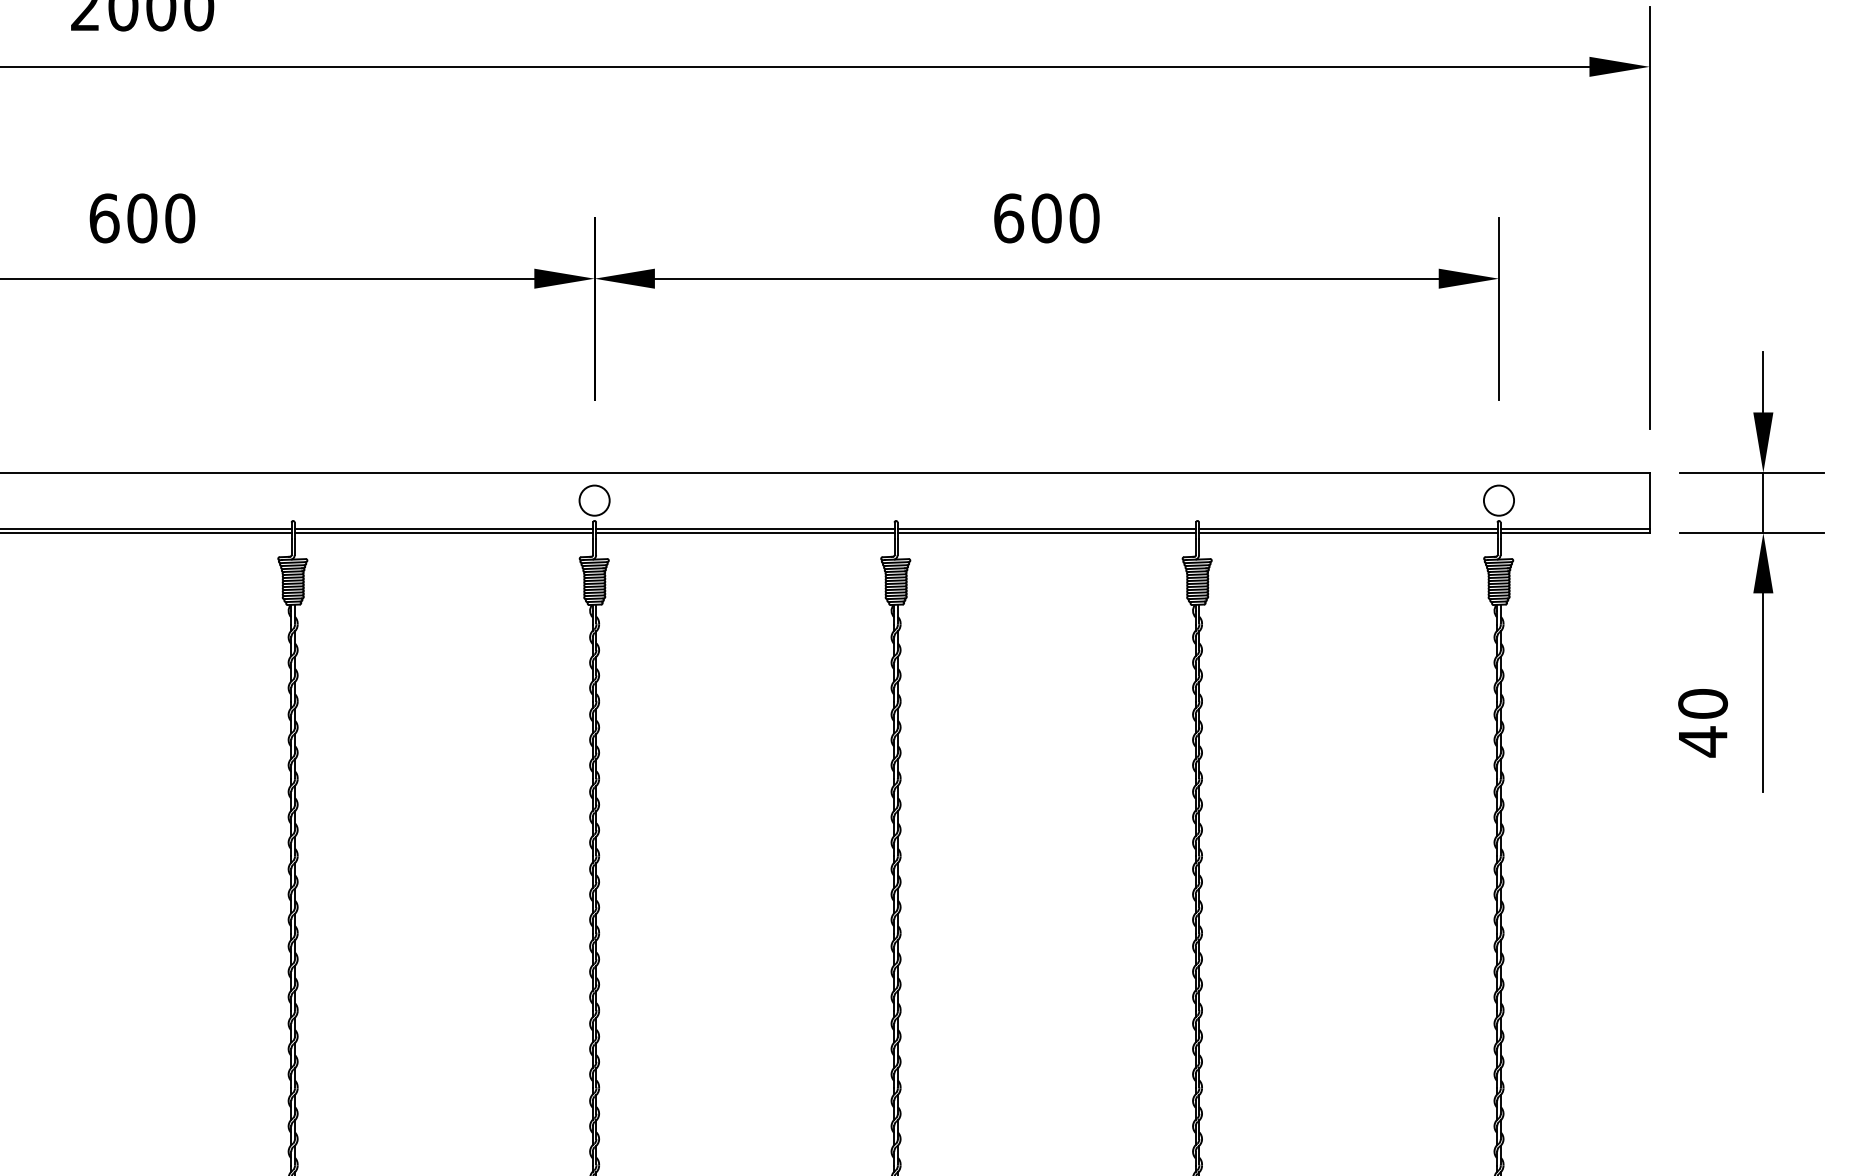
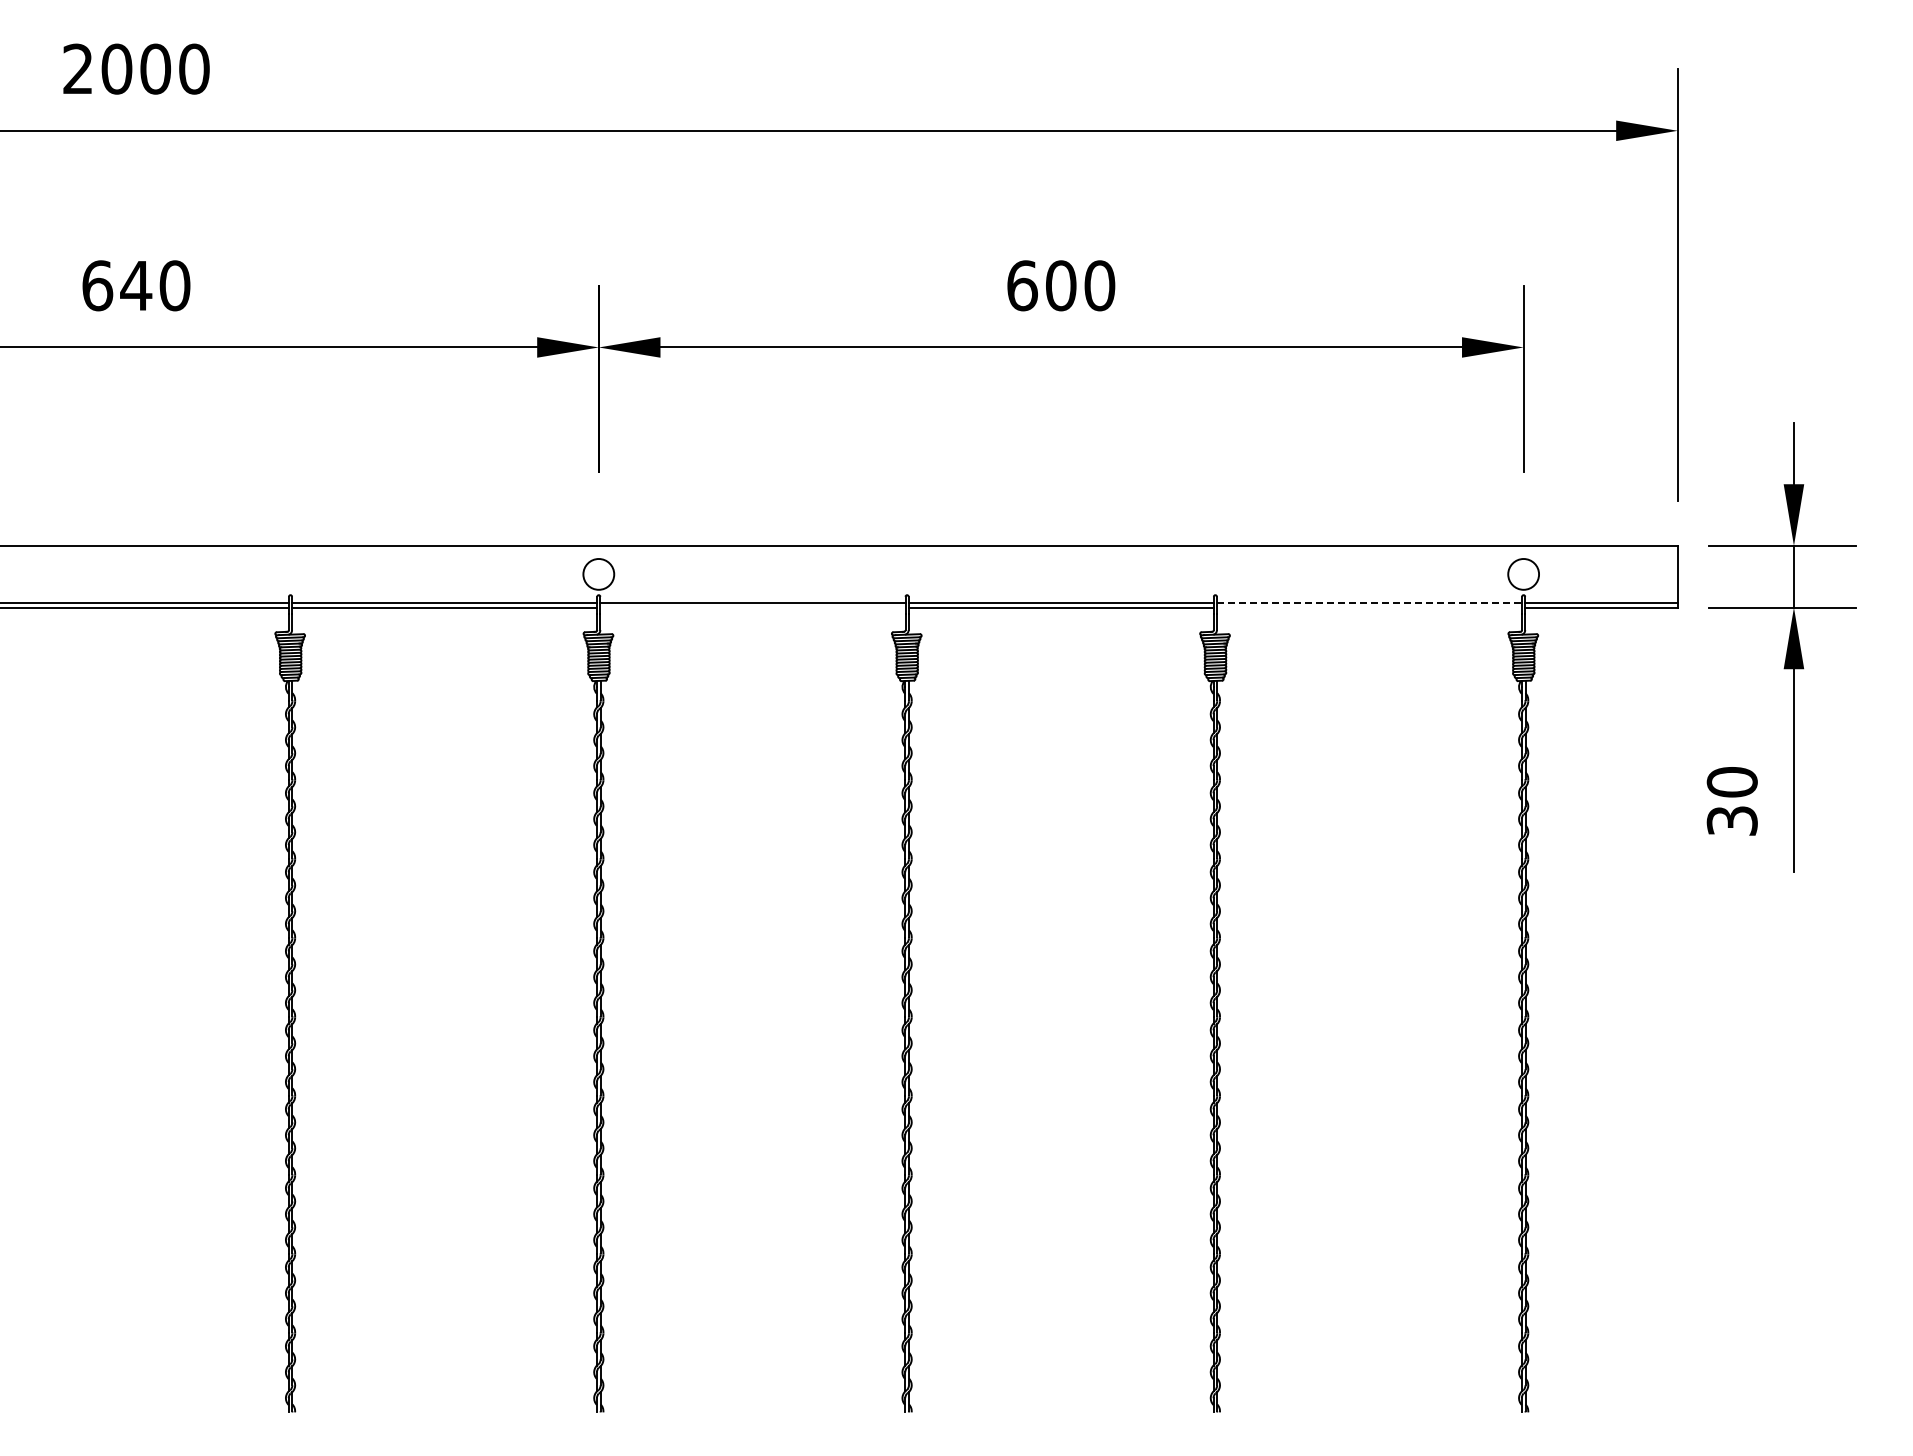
text: (142, 218) -> (136, 285), 600 -> 640
line: (1348, 528) -> (1369, 602), solid -> dashed
line: (744, 533) -> (752, 607), removed
line: (1348, 533) -> (1369, 607), removed
text: (1702, 742) -> (1731, 821), 40 -> 30

